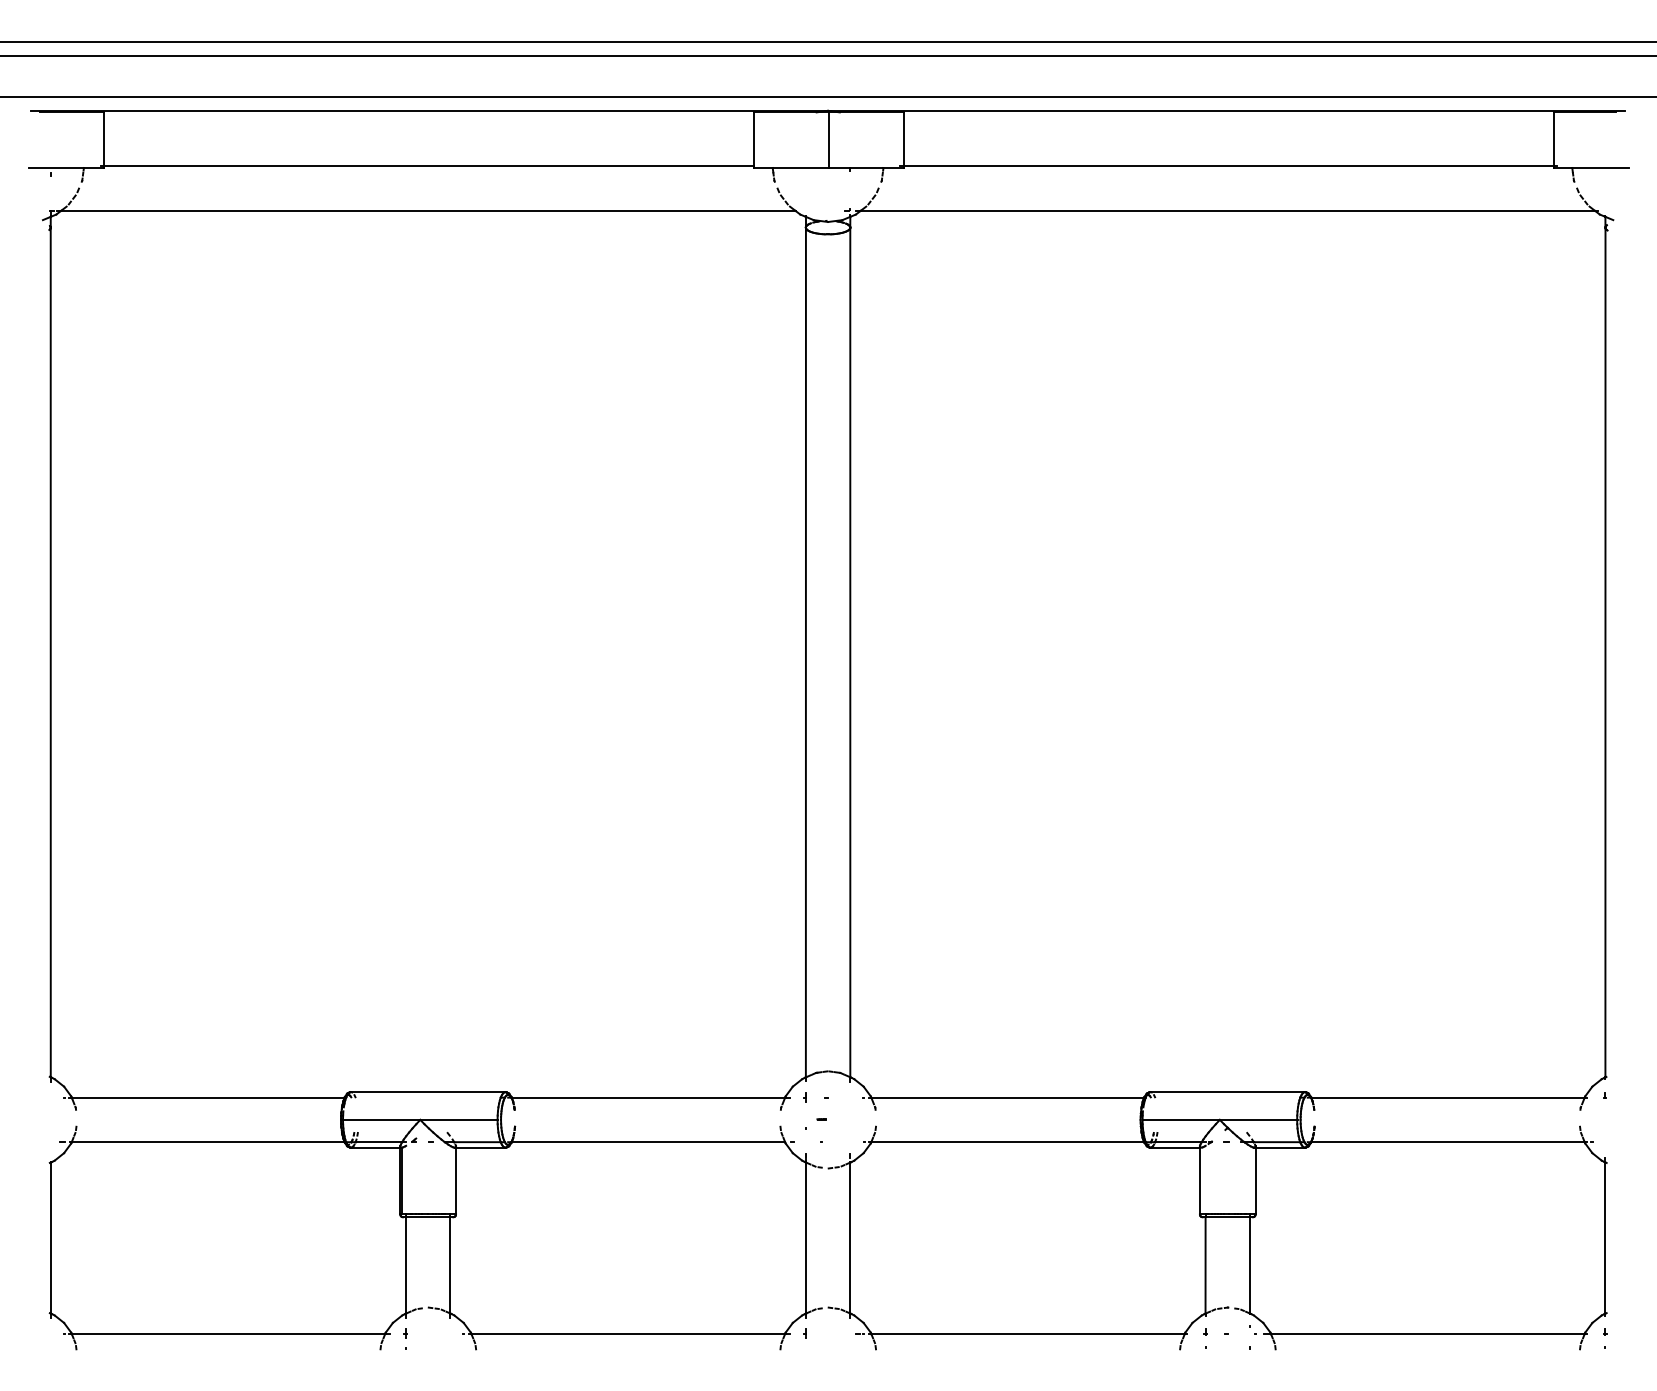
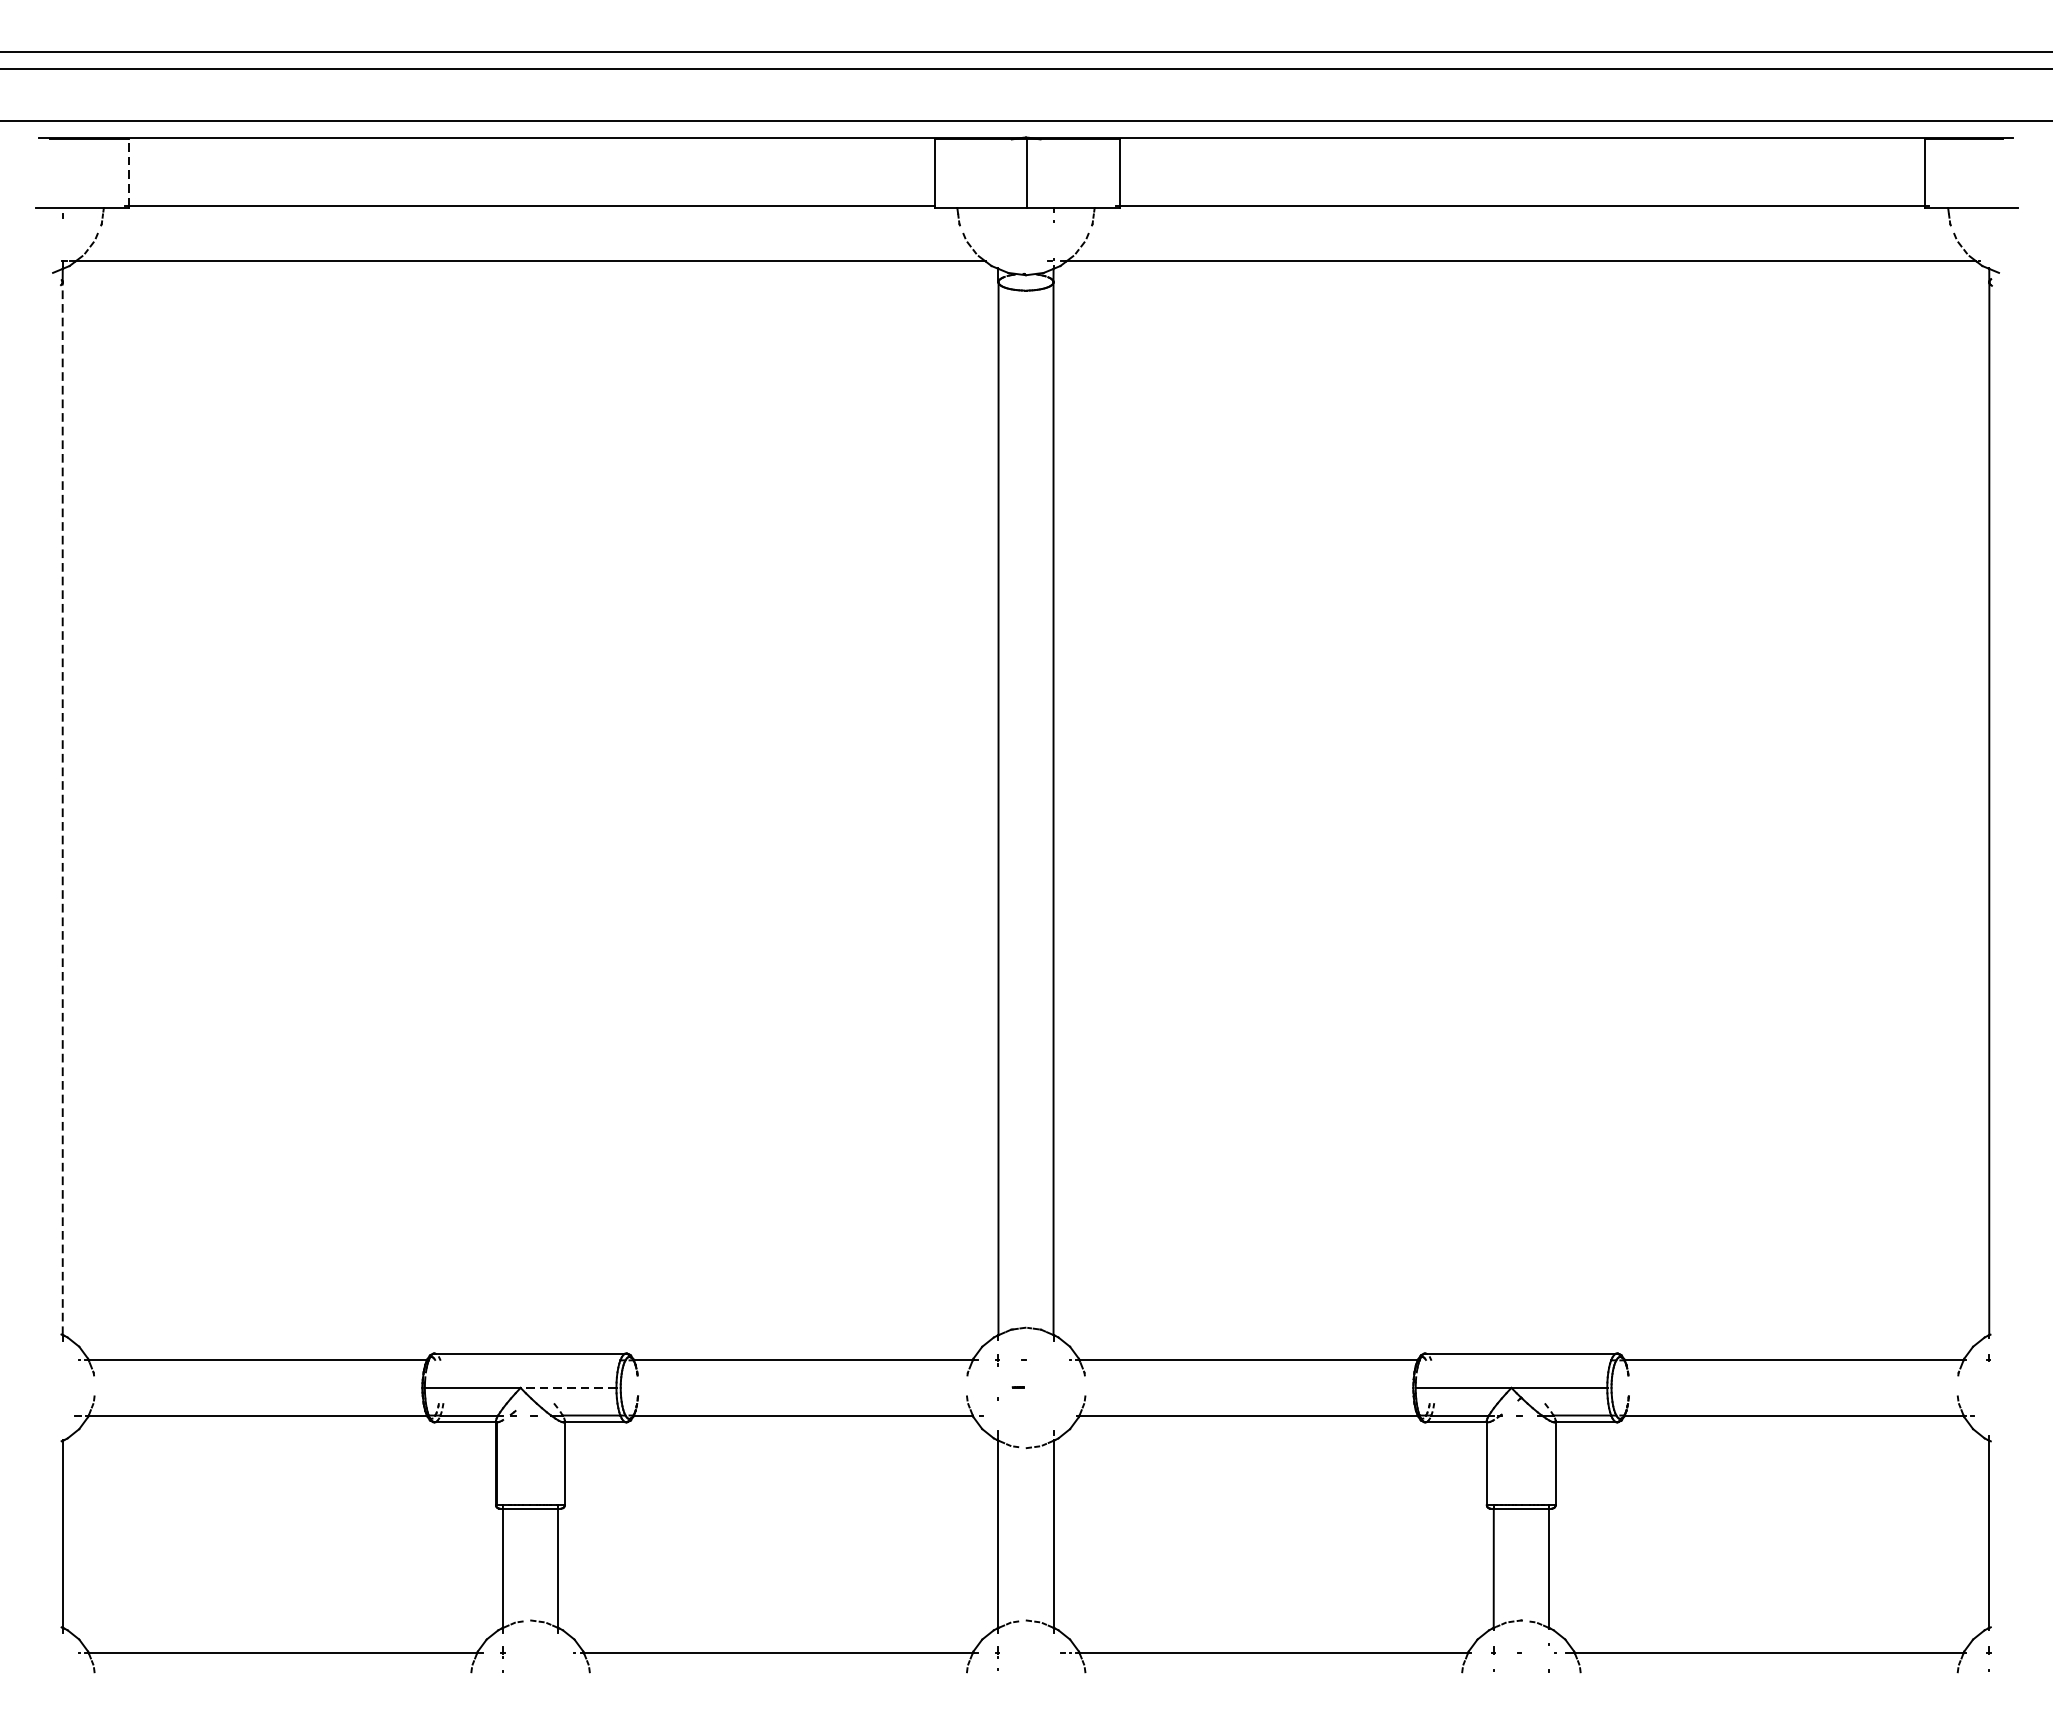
line: (104, 138) -> (129, 171), solid -> dashed
line: (50, 652) -> (62, 808), solid -> dashed
line: (458, 1119) -> (567, 1387), solid -> dashed

